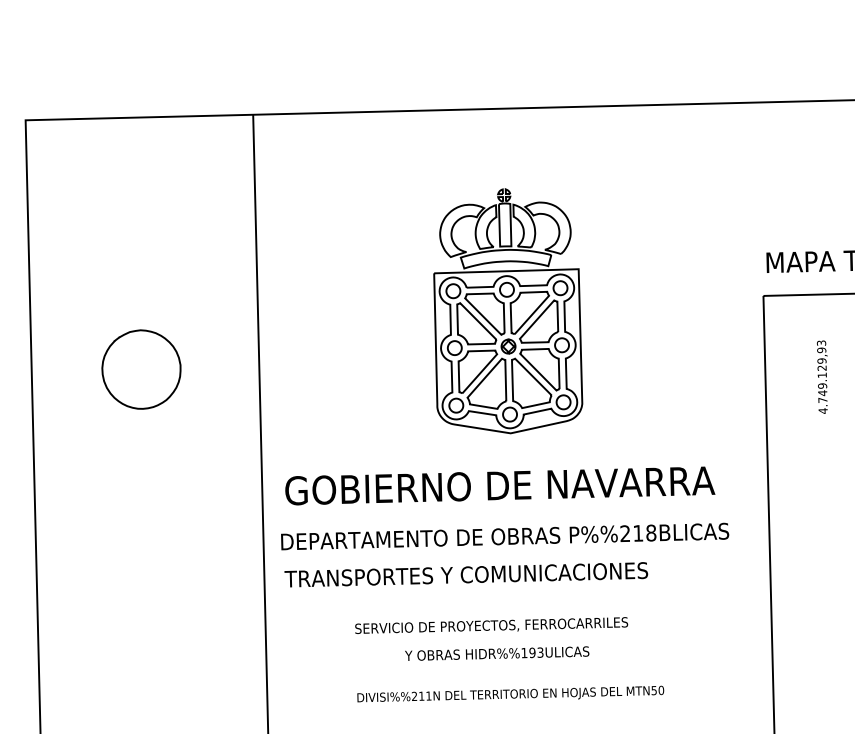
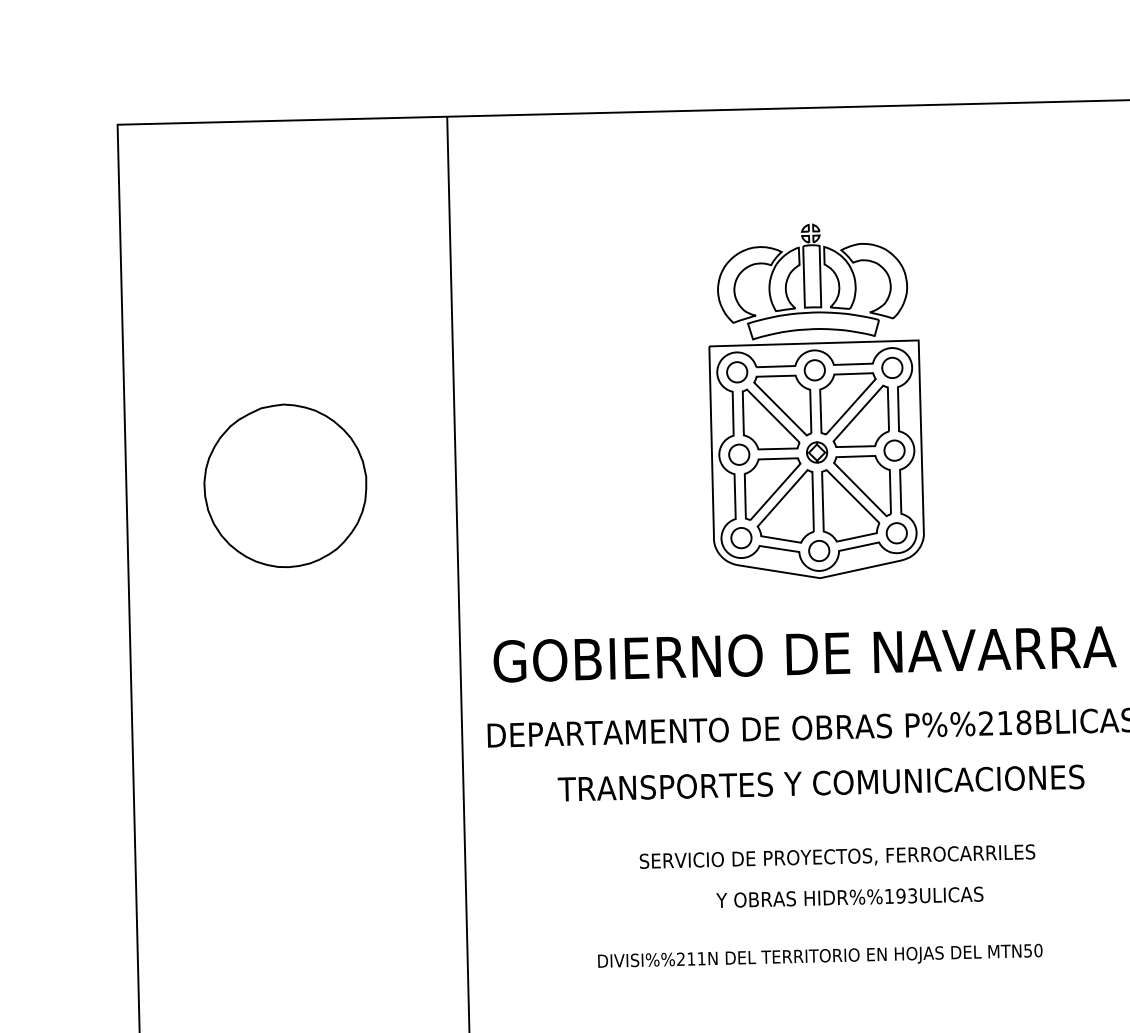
part: (141, 369) -> (285, 485), size x1.43
text: (466, 574) -> (821, 782), moved
text: (491, 625) -> (837, 856), moved
text: (497, 653) -> (850, 897), moved

